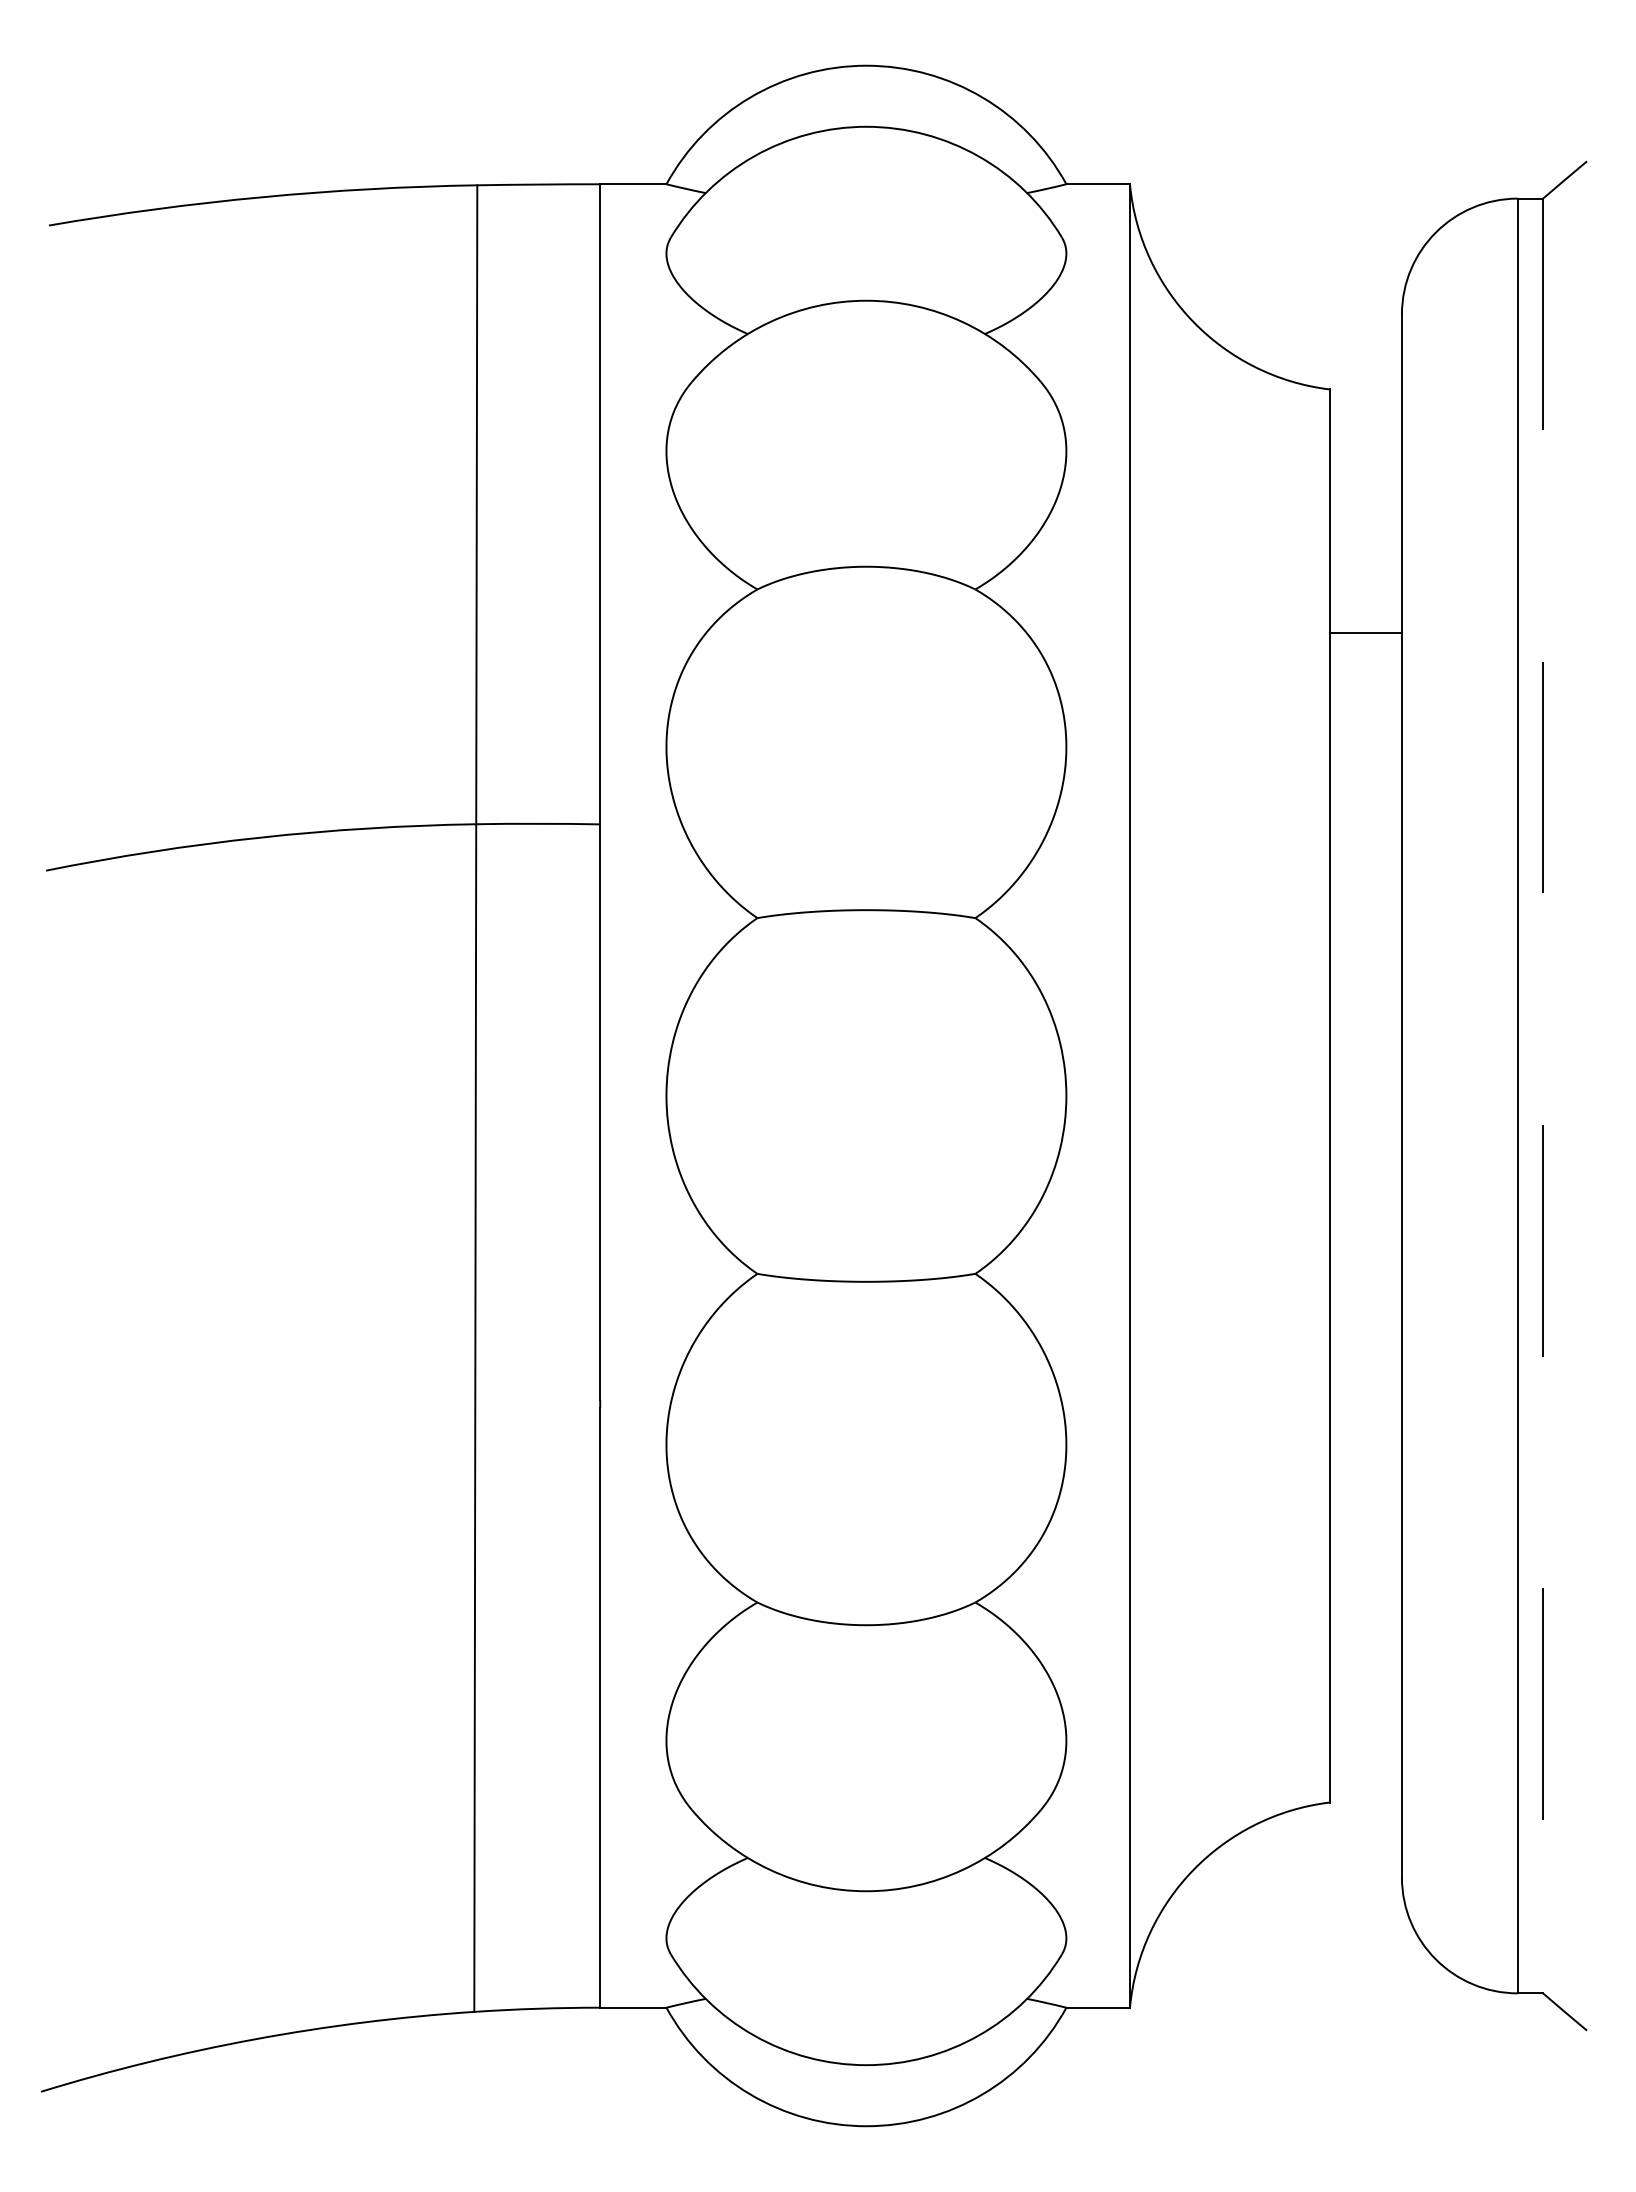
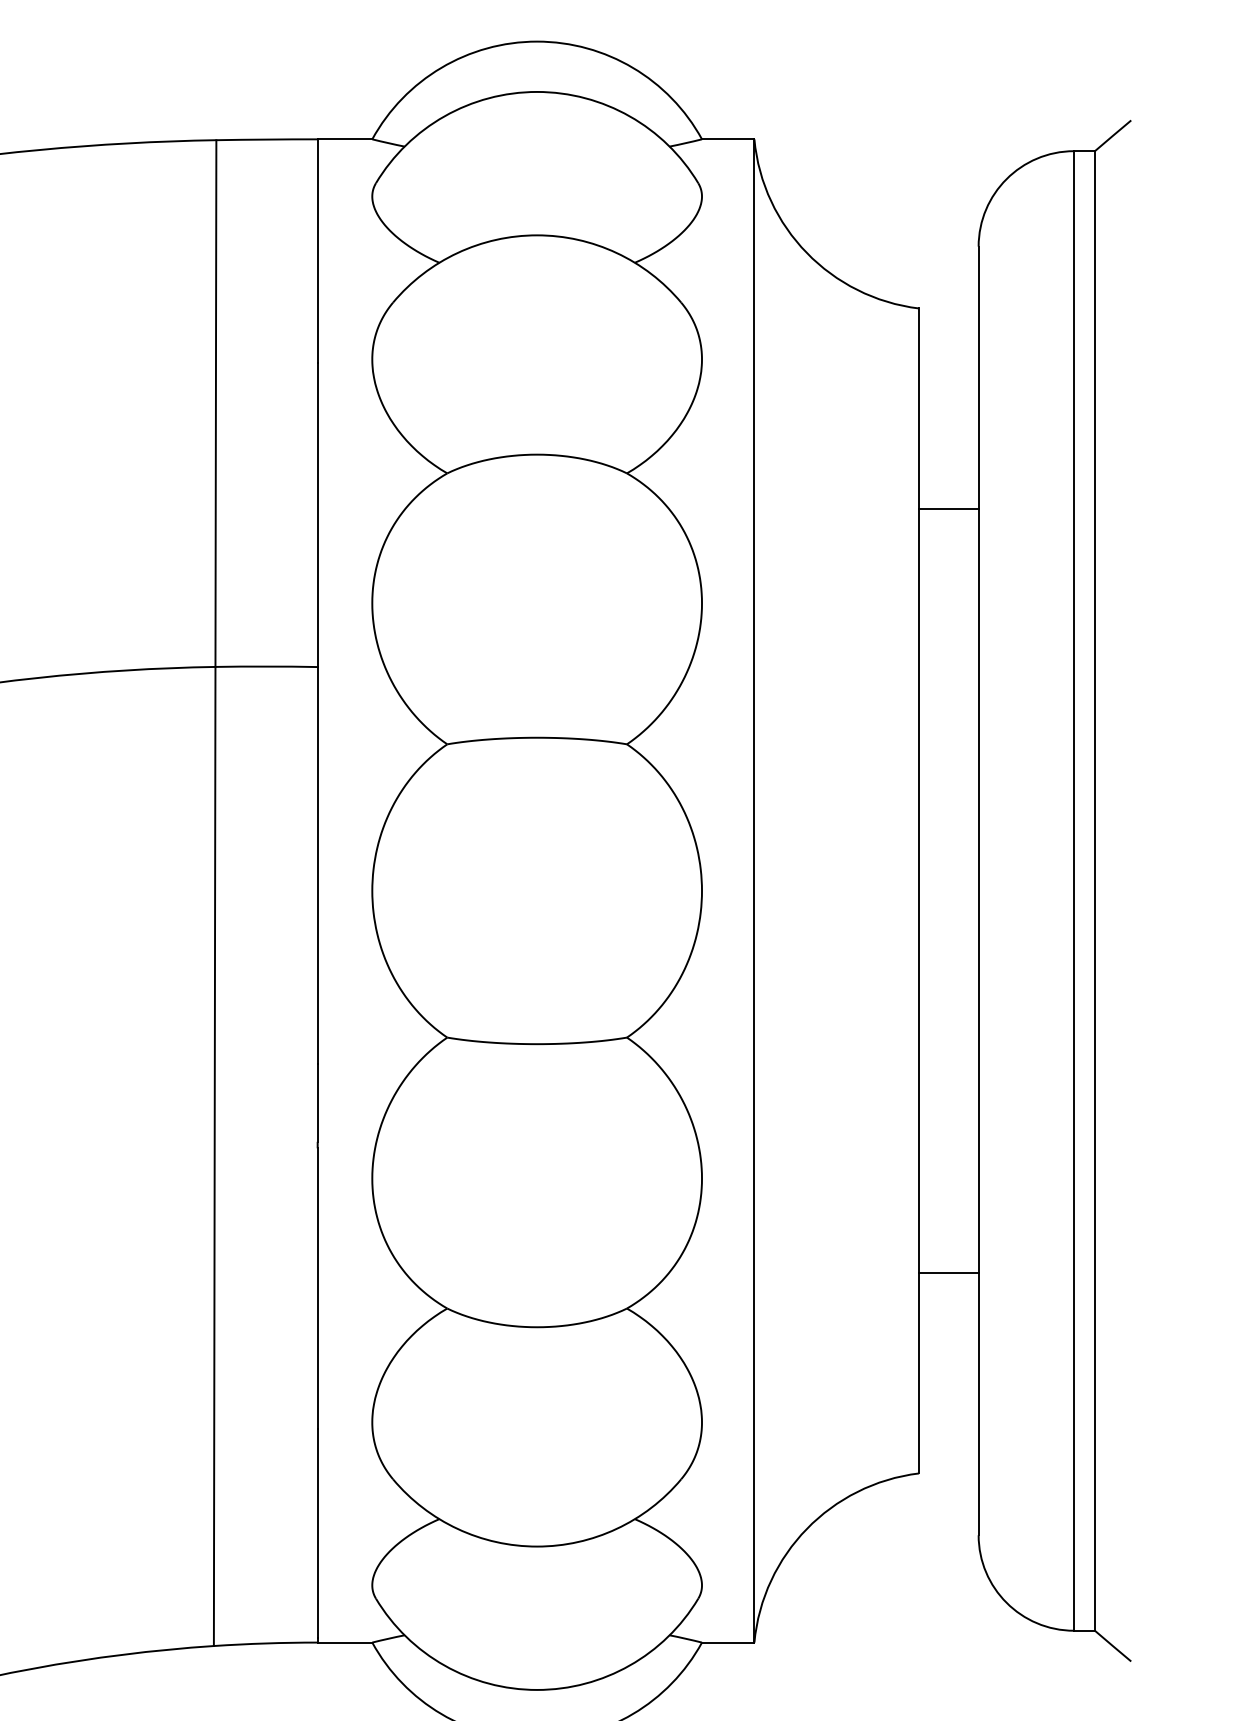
line: (1543, 1096) -> (1095, 891), dashed -> solid
line: (1365, 1559) -> (948, 1273), added

